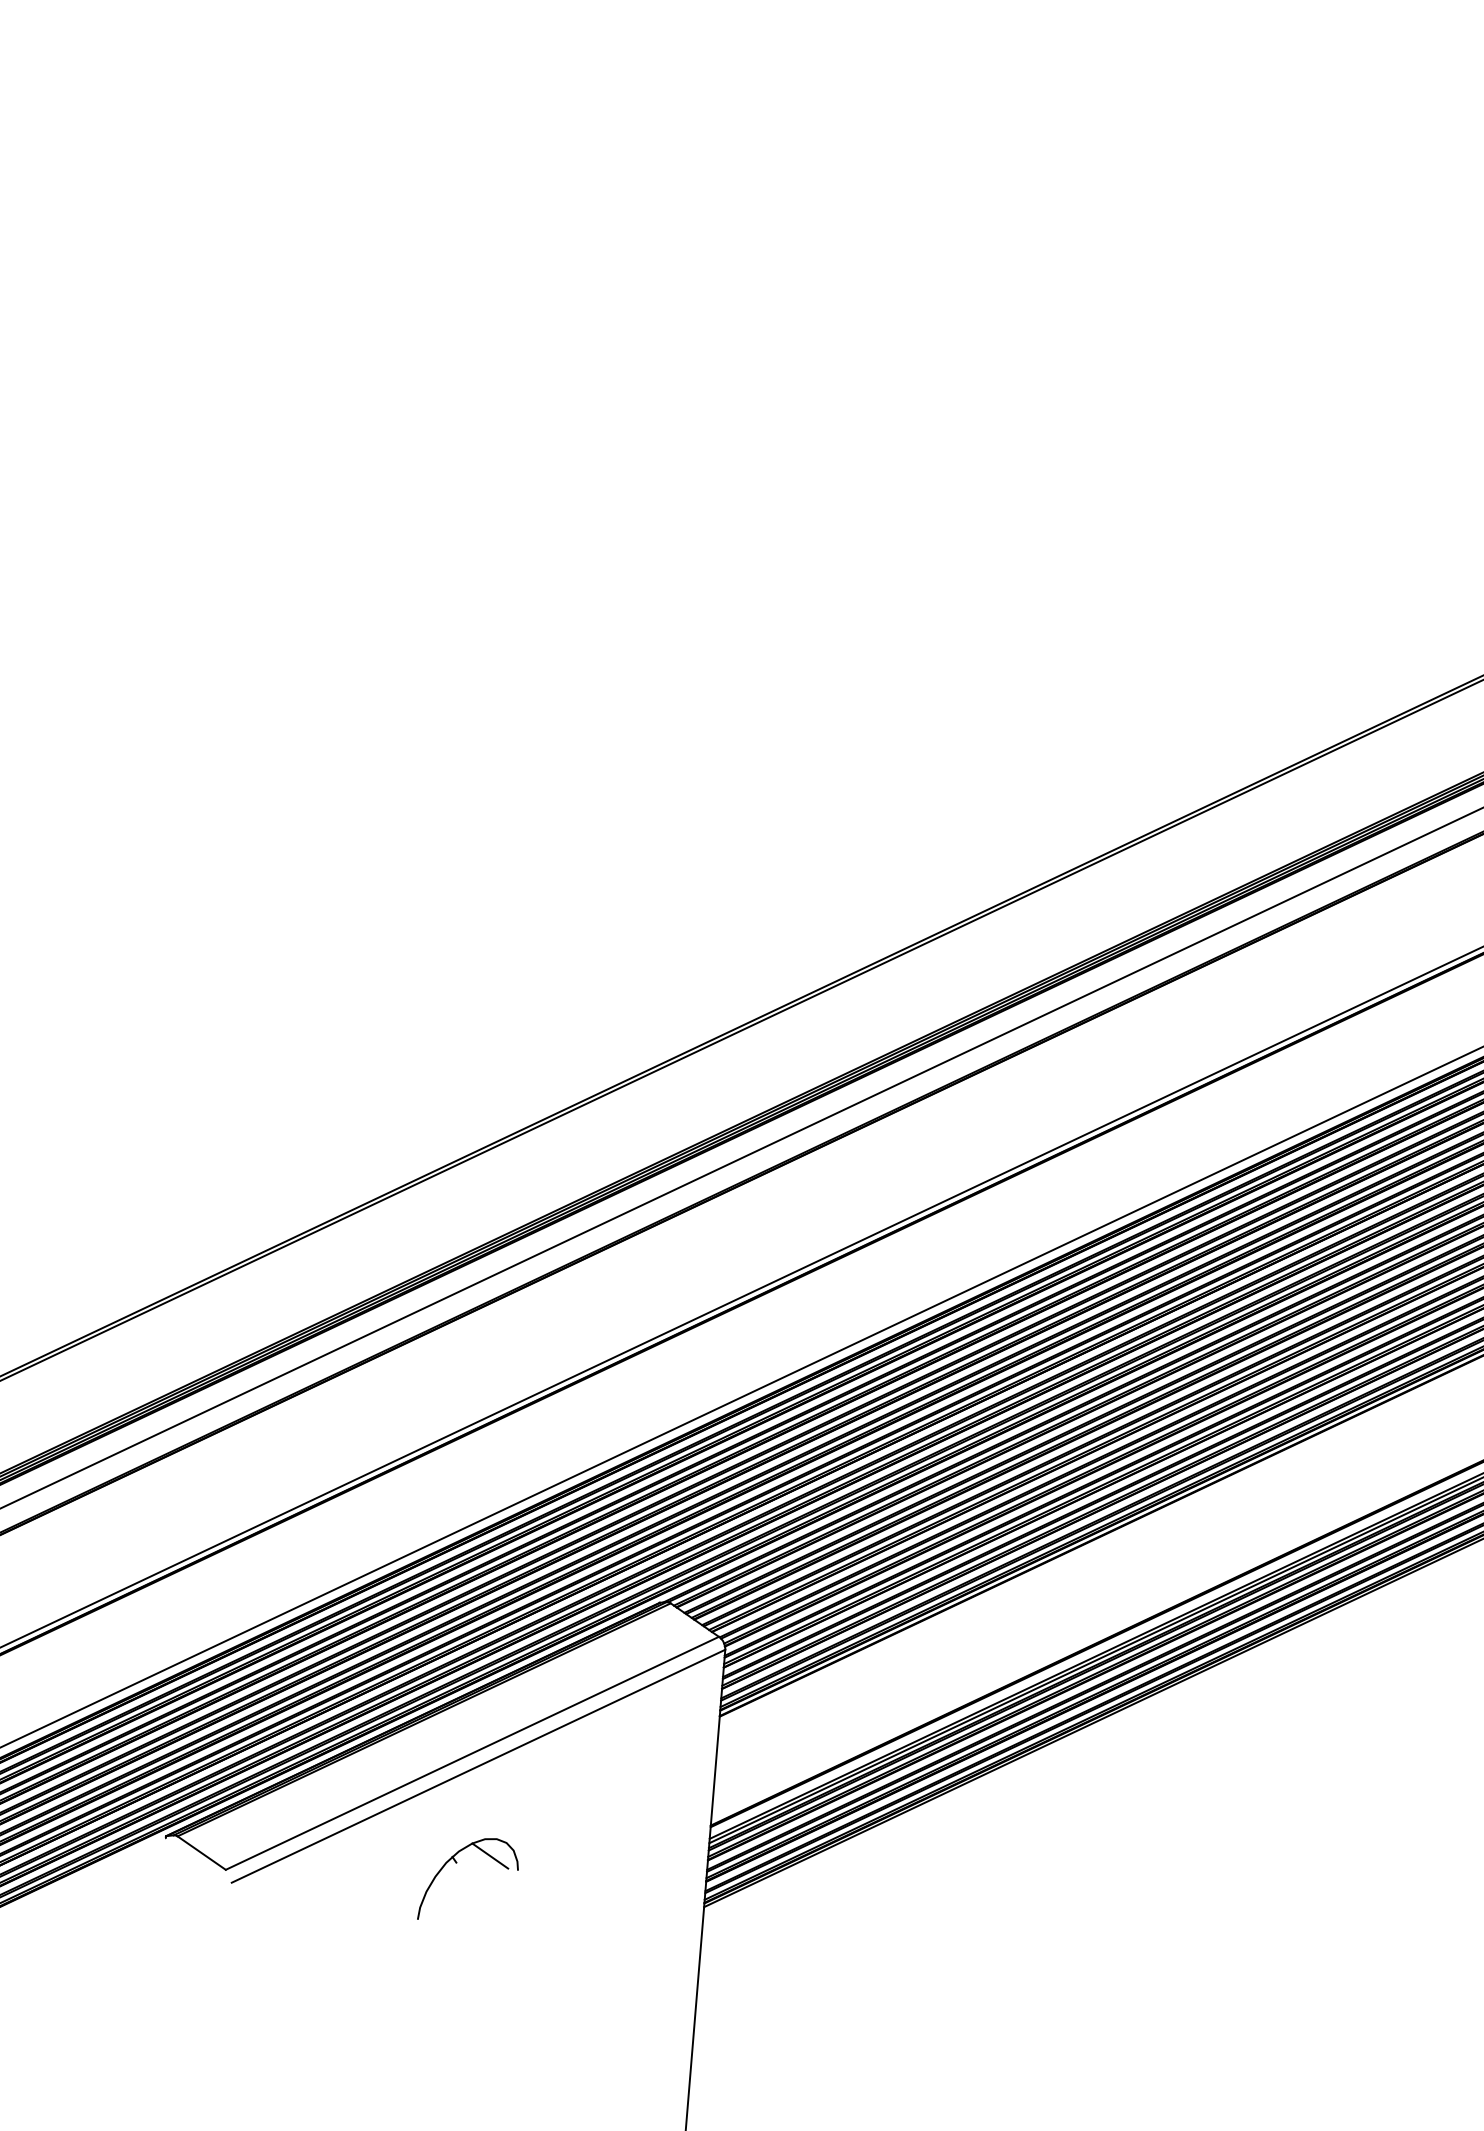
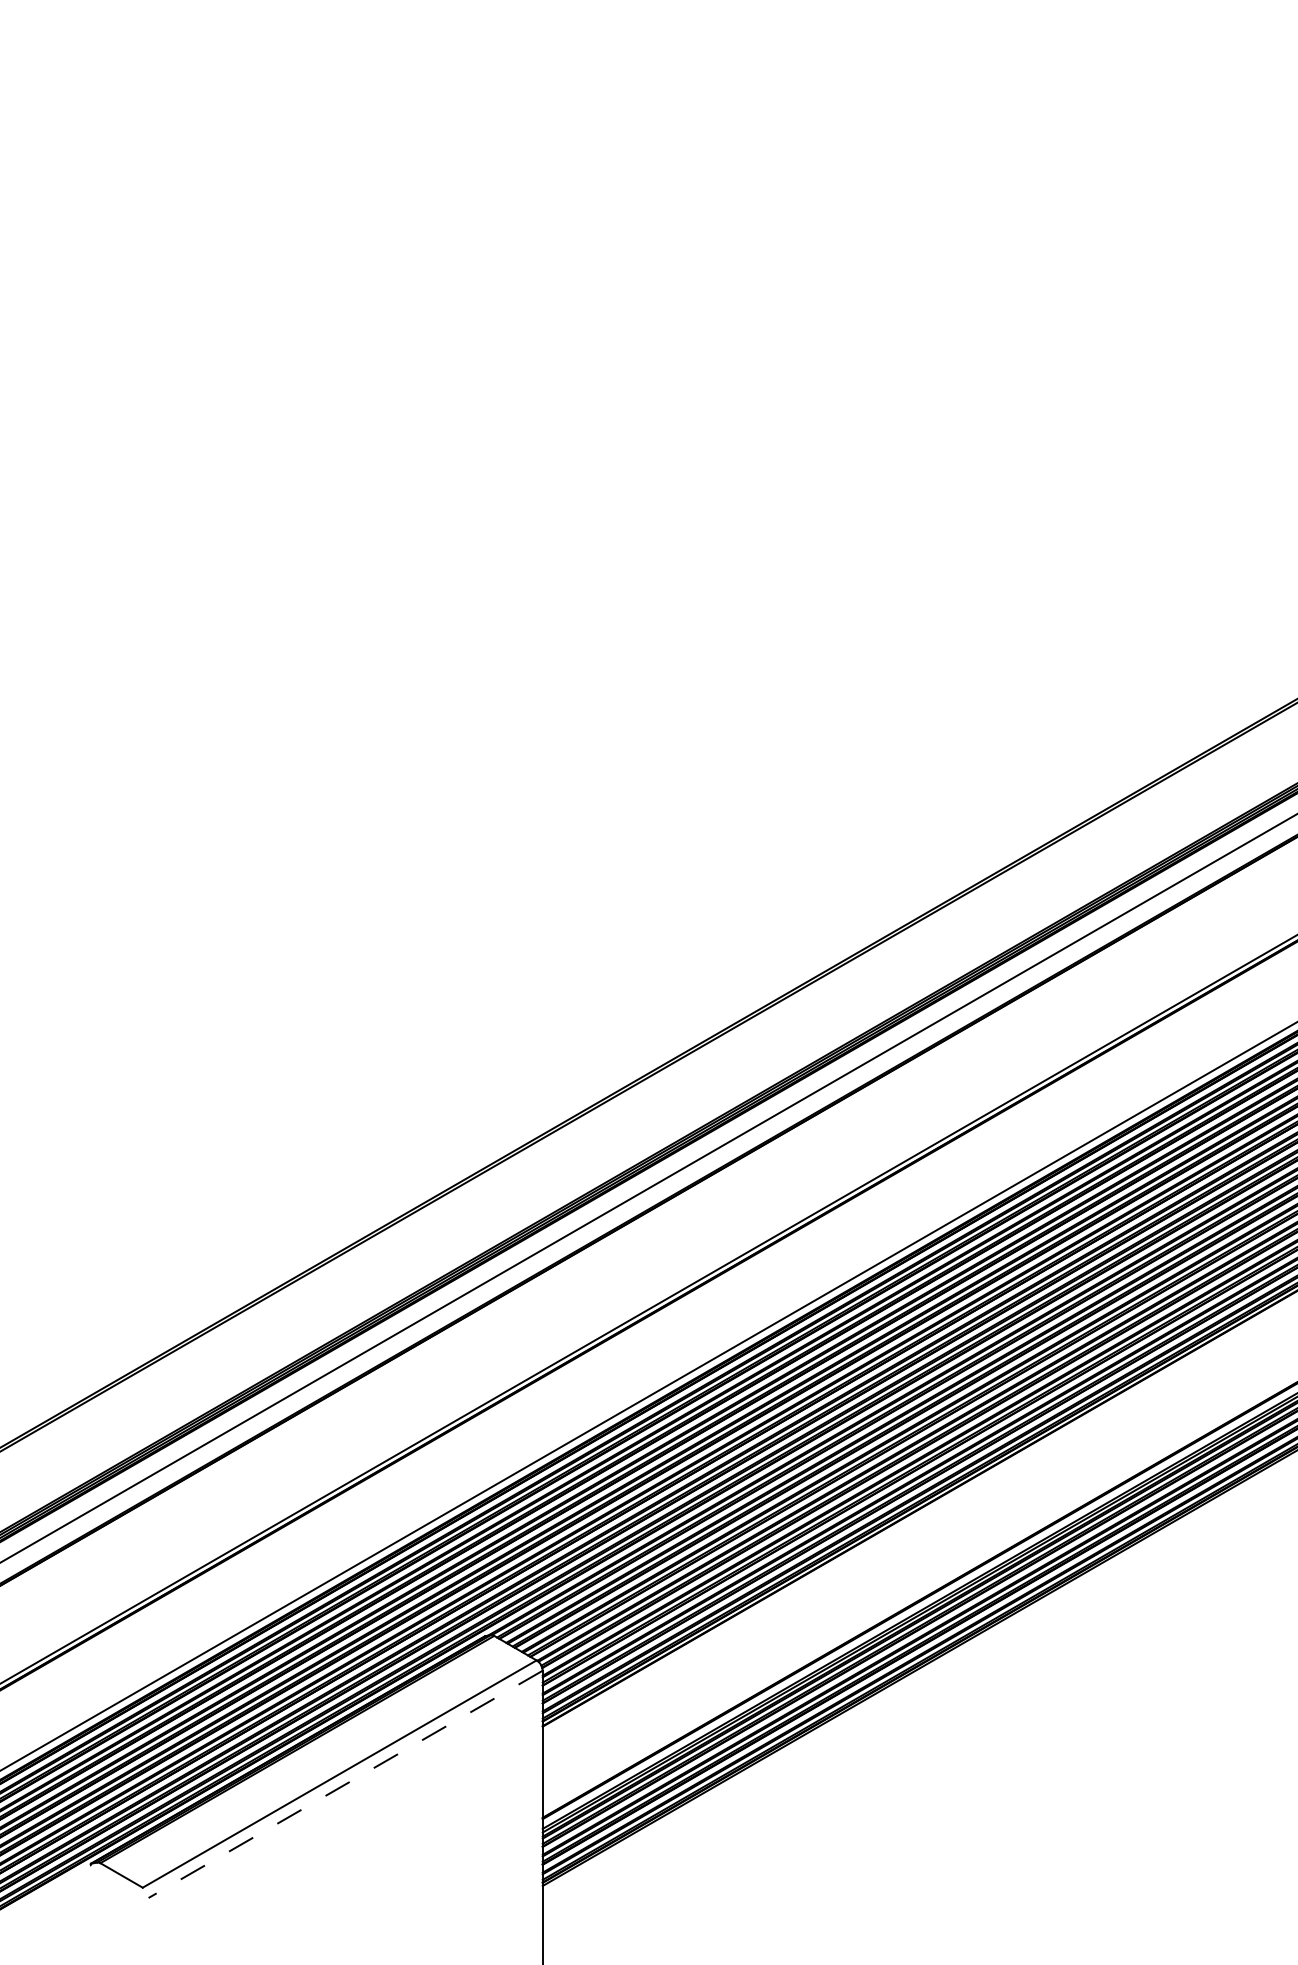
line: (478, 1766) -> (345, 1784), solid -> dashed
part: (457, 1863) -> (334, 1866), removed

